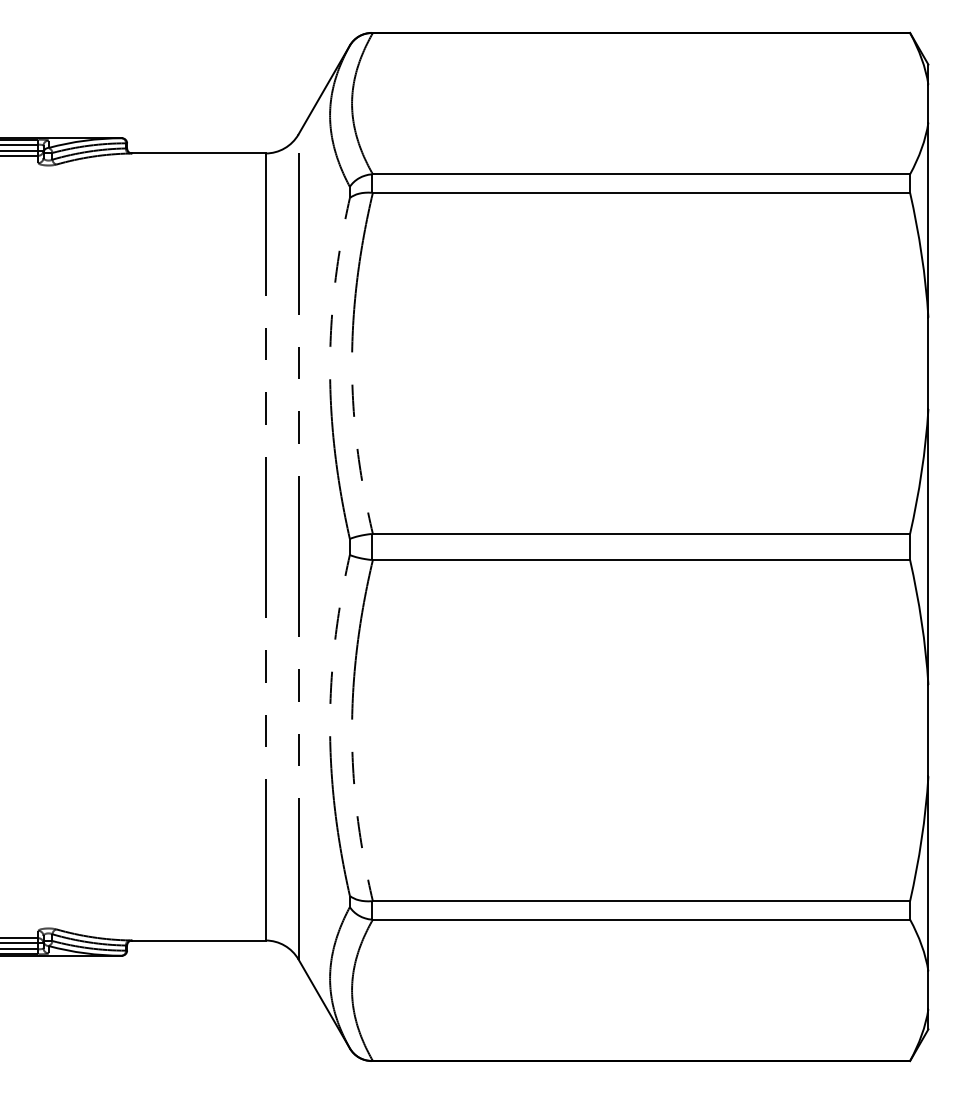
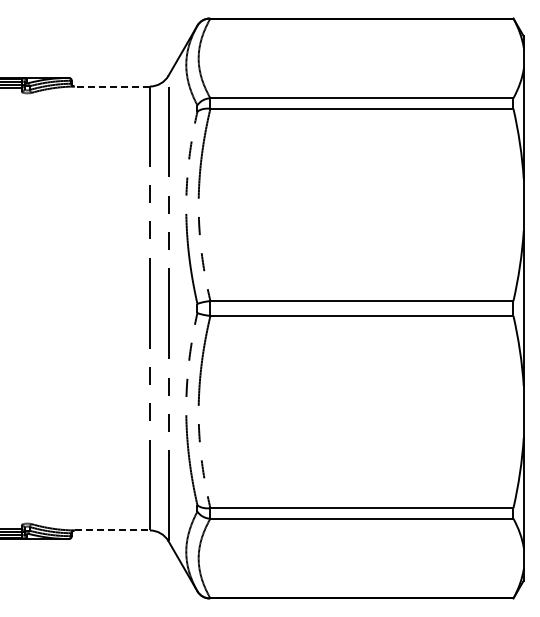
line: (199, 153) -> (112, 86), solid -> dashed
line: (199, 940) -> (112, 530), solid -> dashed

